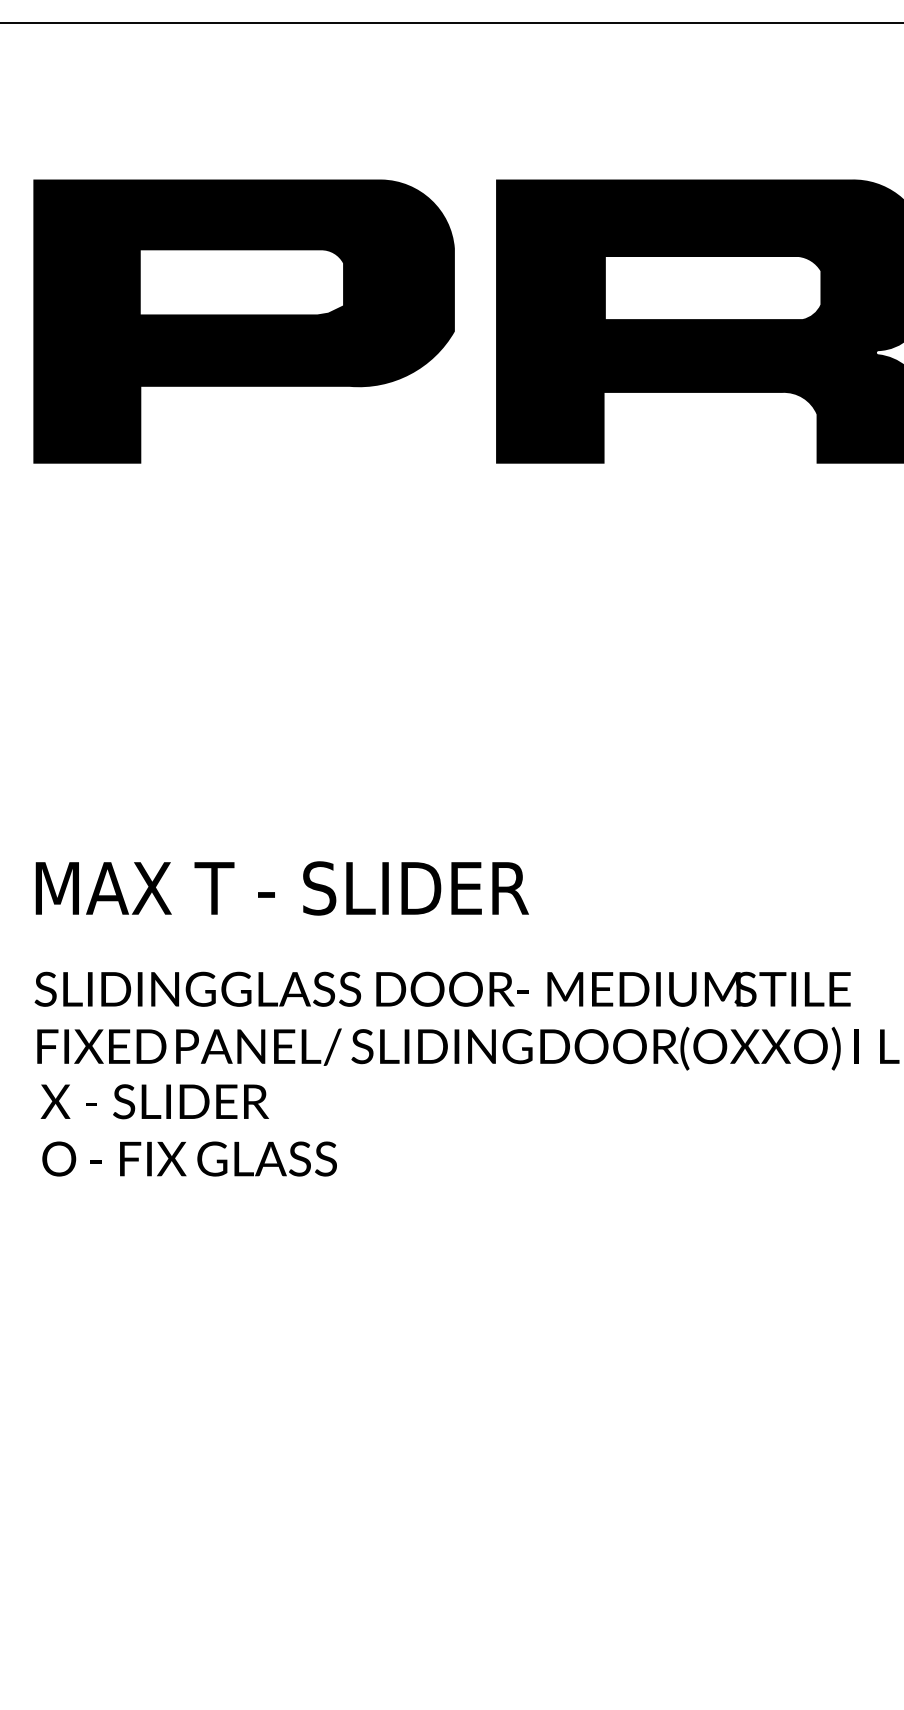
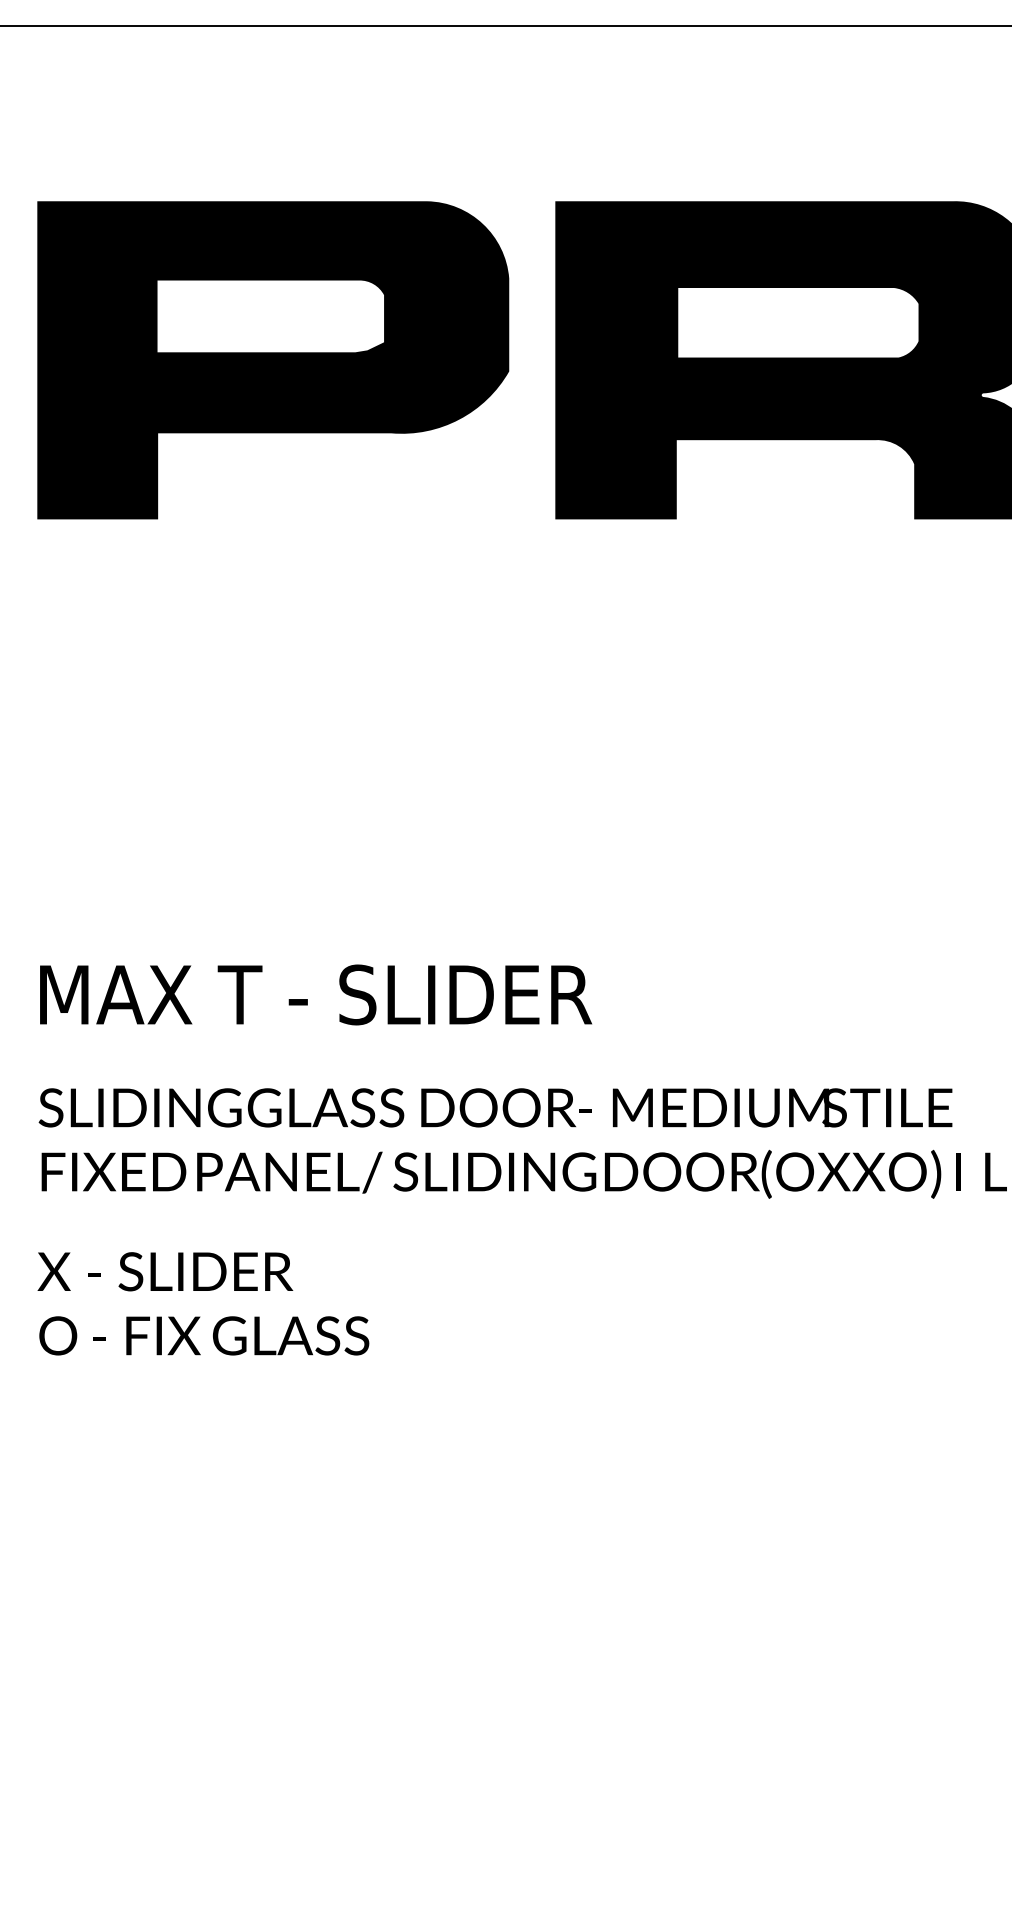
text: (188, 1130) -> (203, 1303), moved

